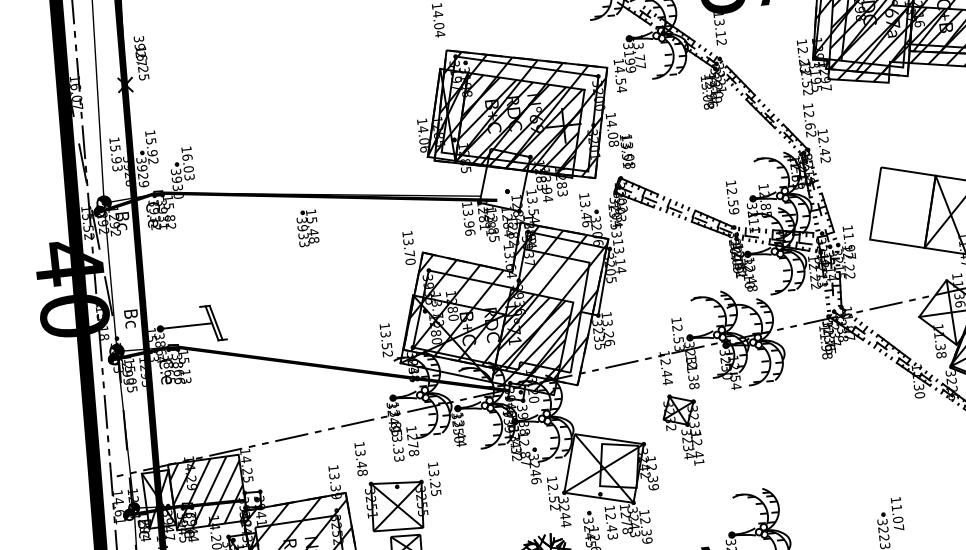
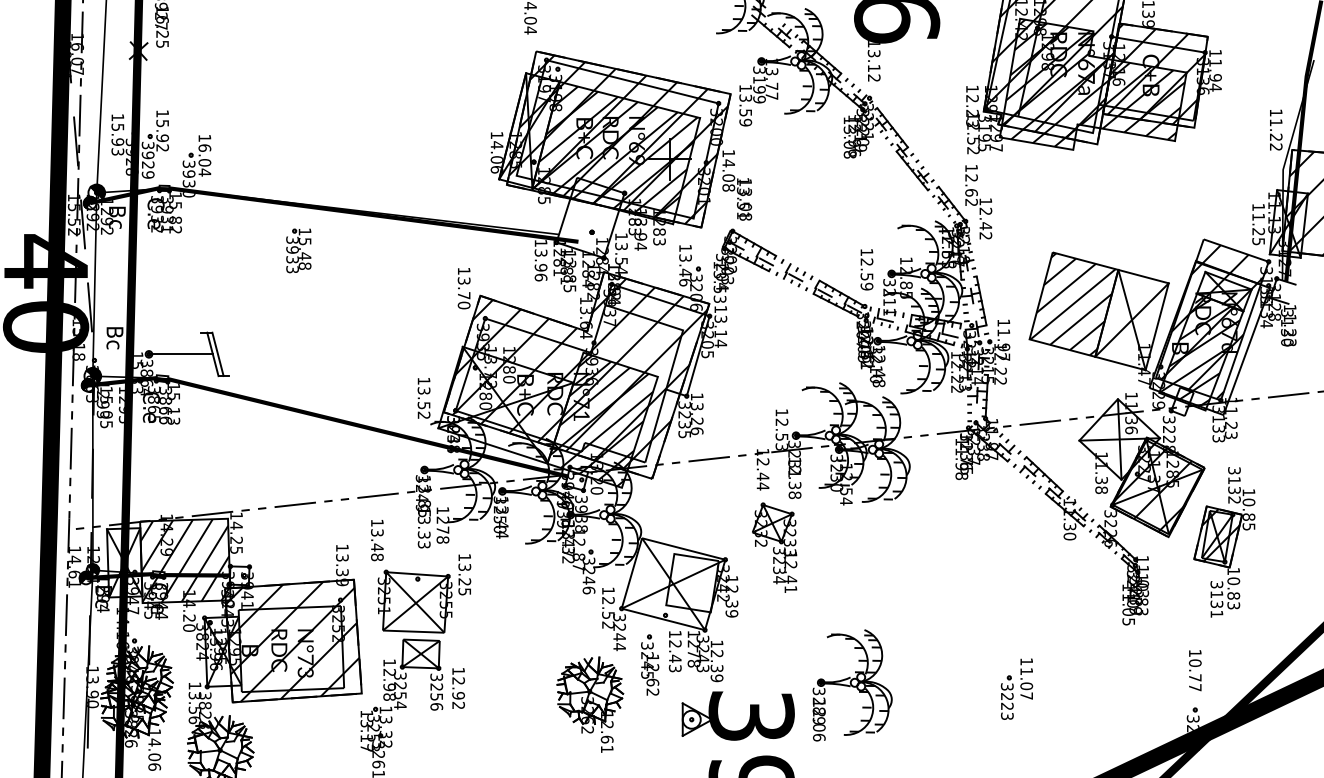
text: (620, 79) -> (745, 110), 14.54 -> 13.59
text: (189, 177) -> (204, 172), 16.03 -> 16.04
hatch: (901, 207) -> (1072, 304), added
part: (307, 228) -> (298, 250), moved

